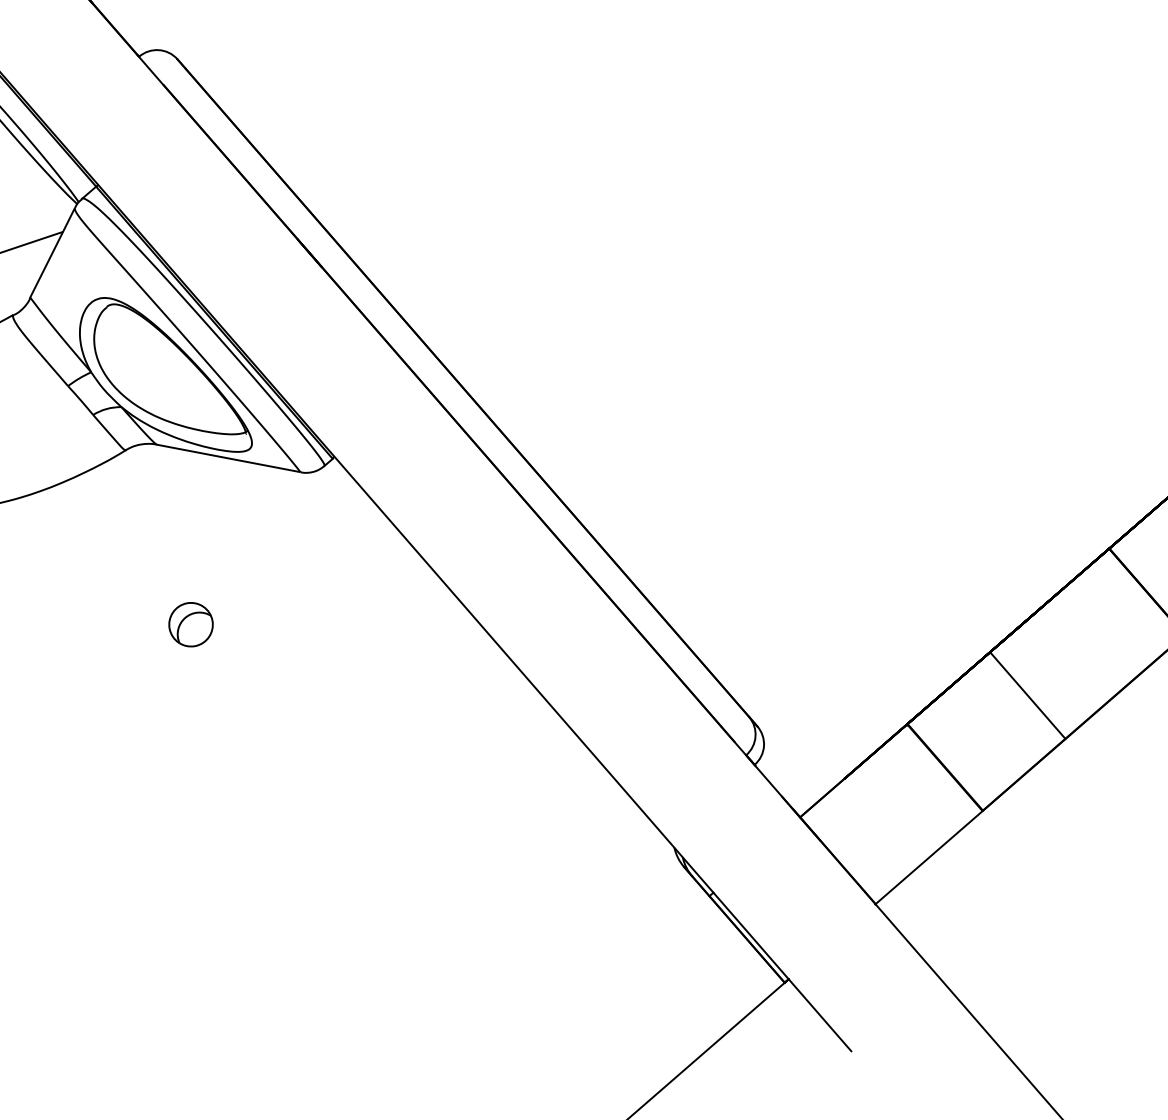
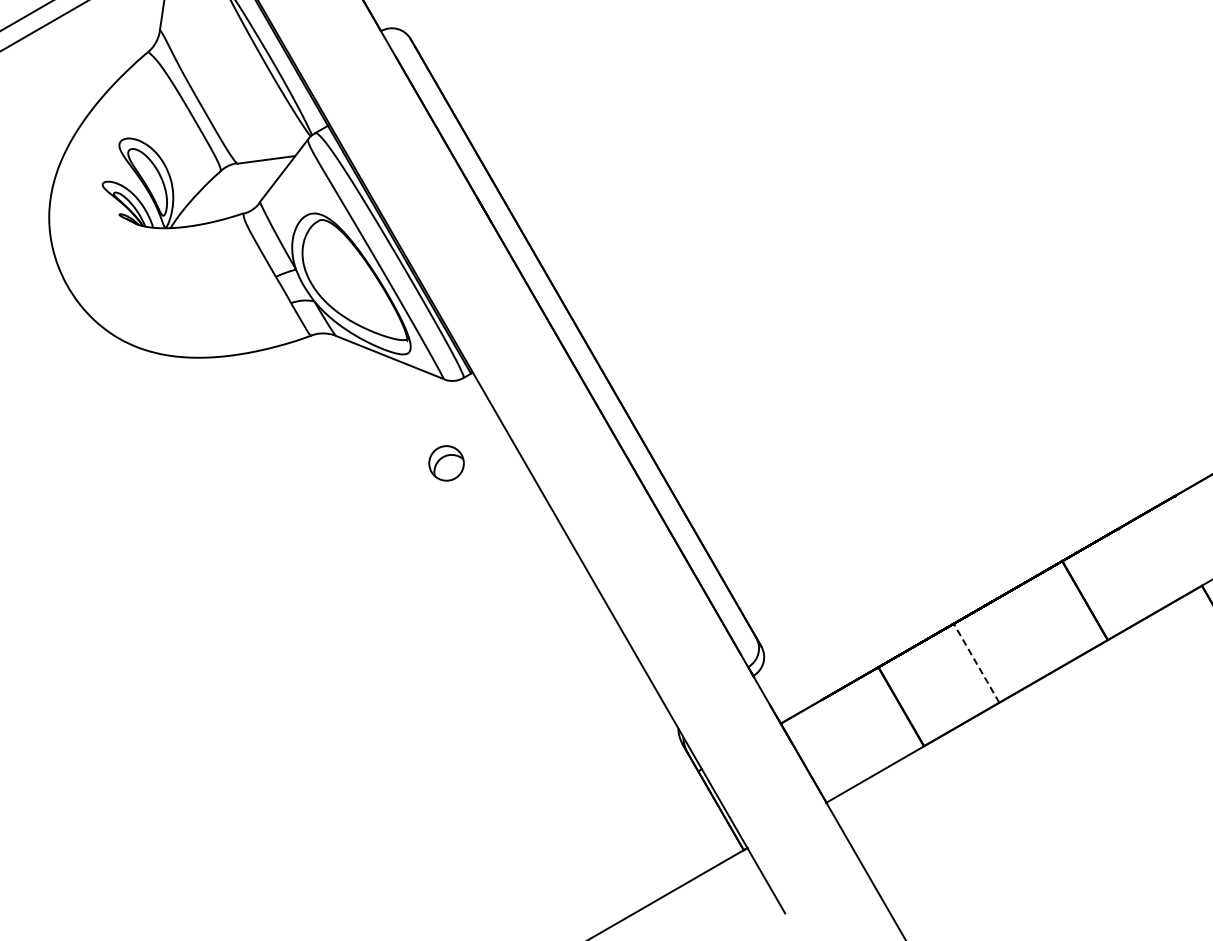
part: (190, 624) -> (446, 463), moved
line: (1027, 695) -> (976, 663), solid -> dashed

